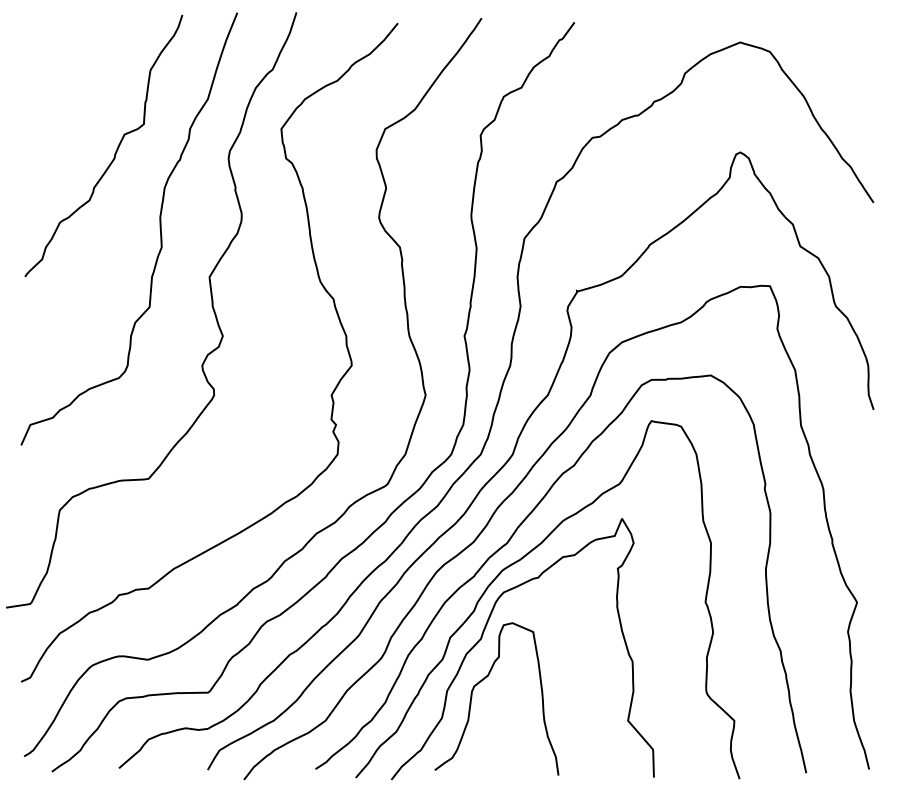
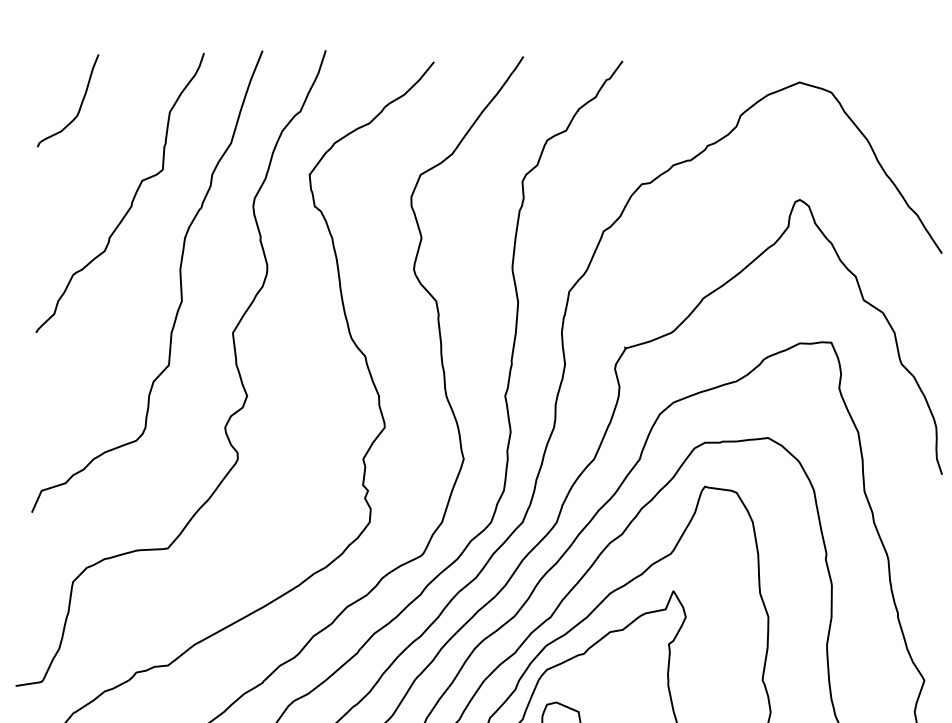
curve: (66, 63) -> (80, 104), added

